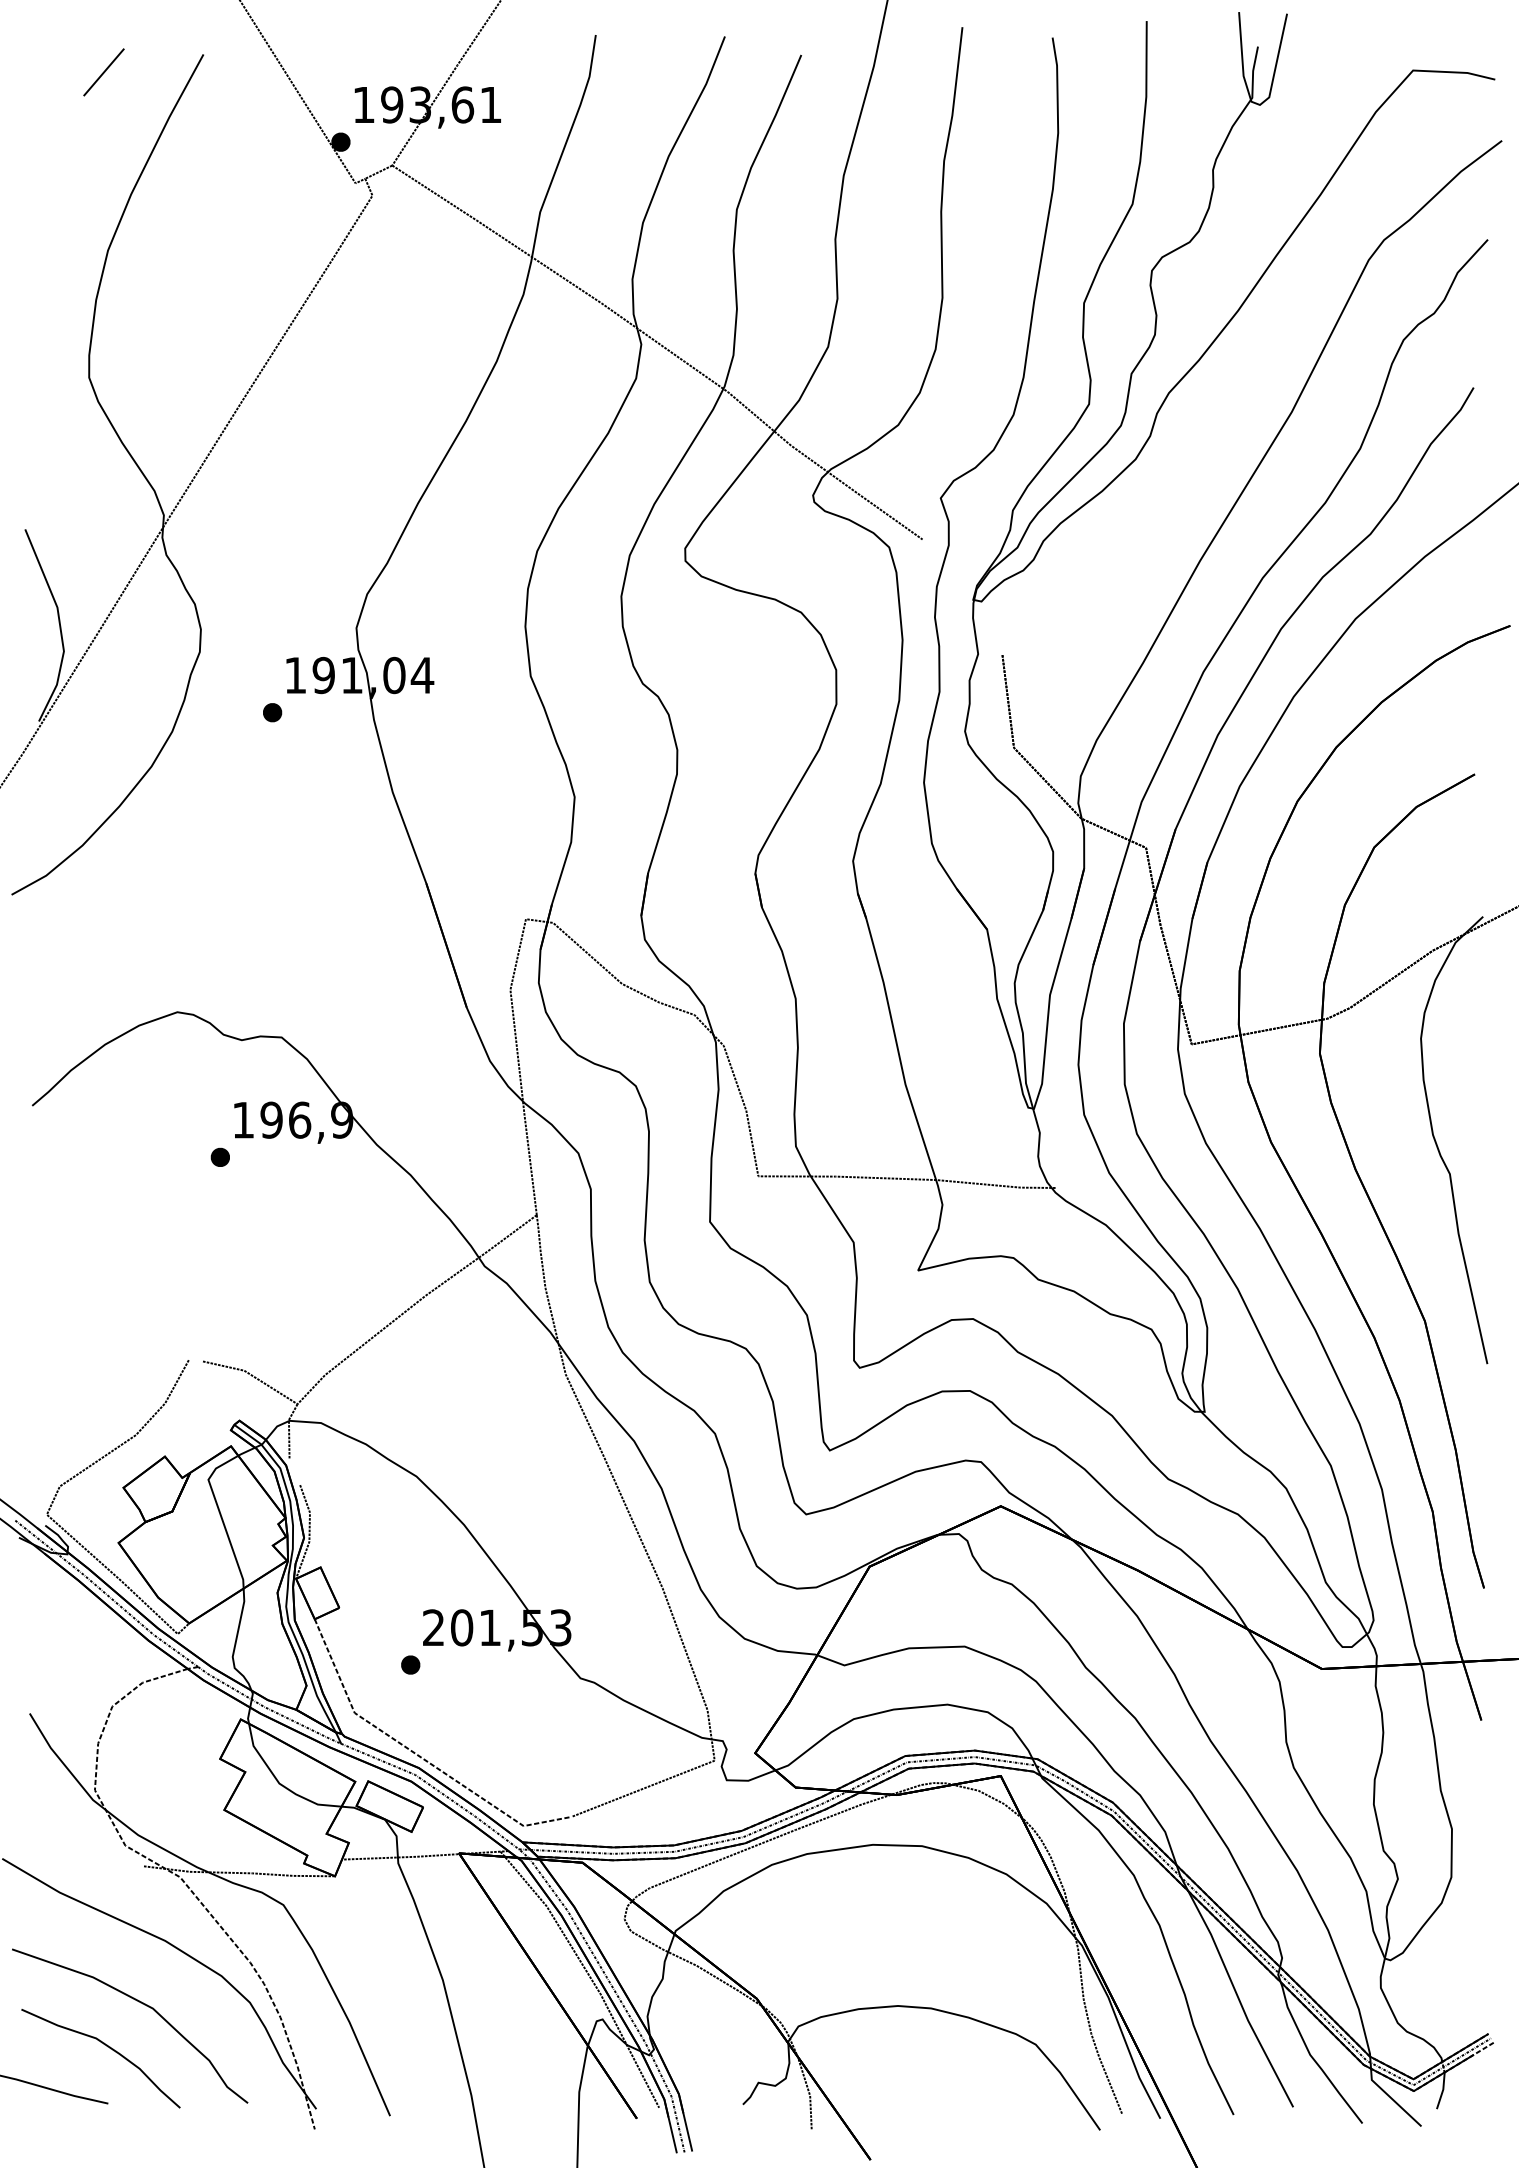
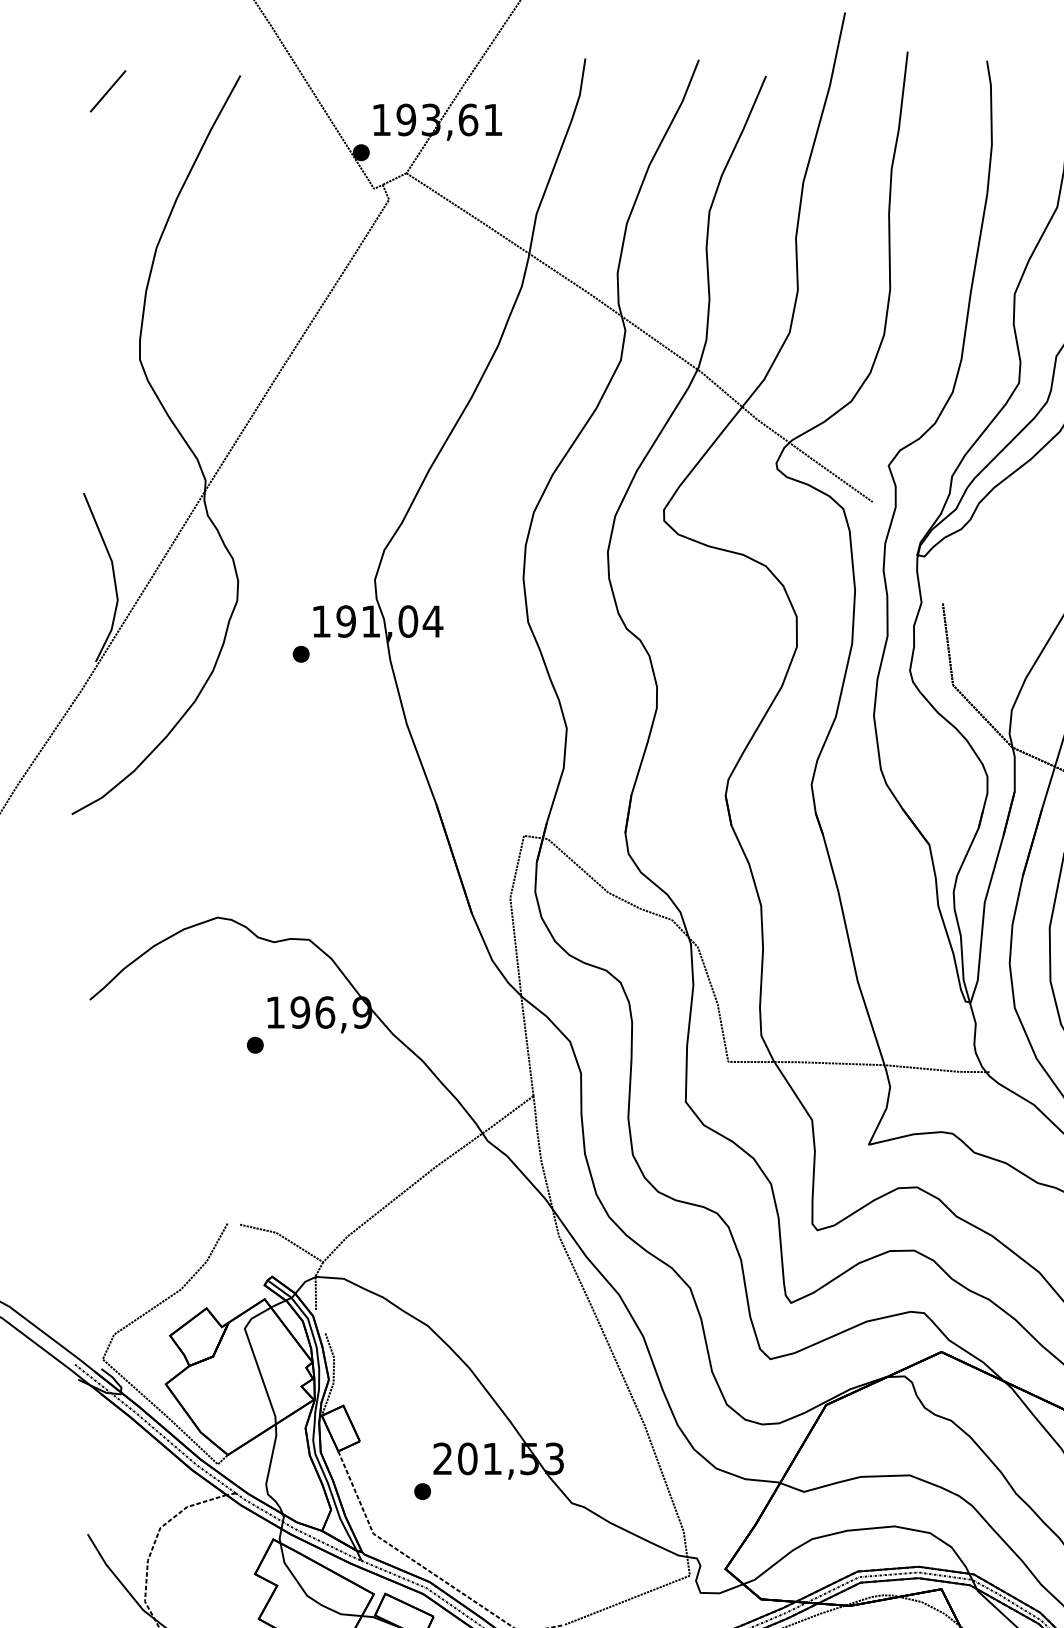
line: (103, 72) -> (107, 91), moved

